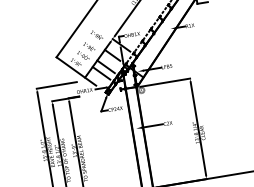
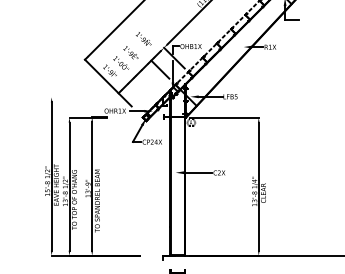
line: (105, 66) -> (148, 83), removed
line: (101, 72) -> (141, 90), removed
line: (56, 85) -> (78, 97), removed

